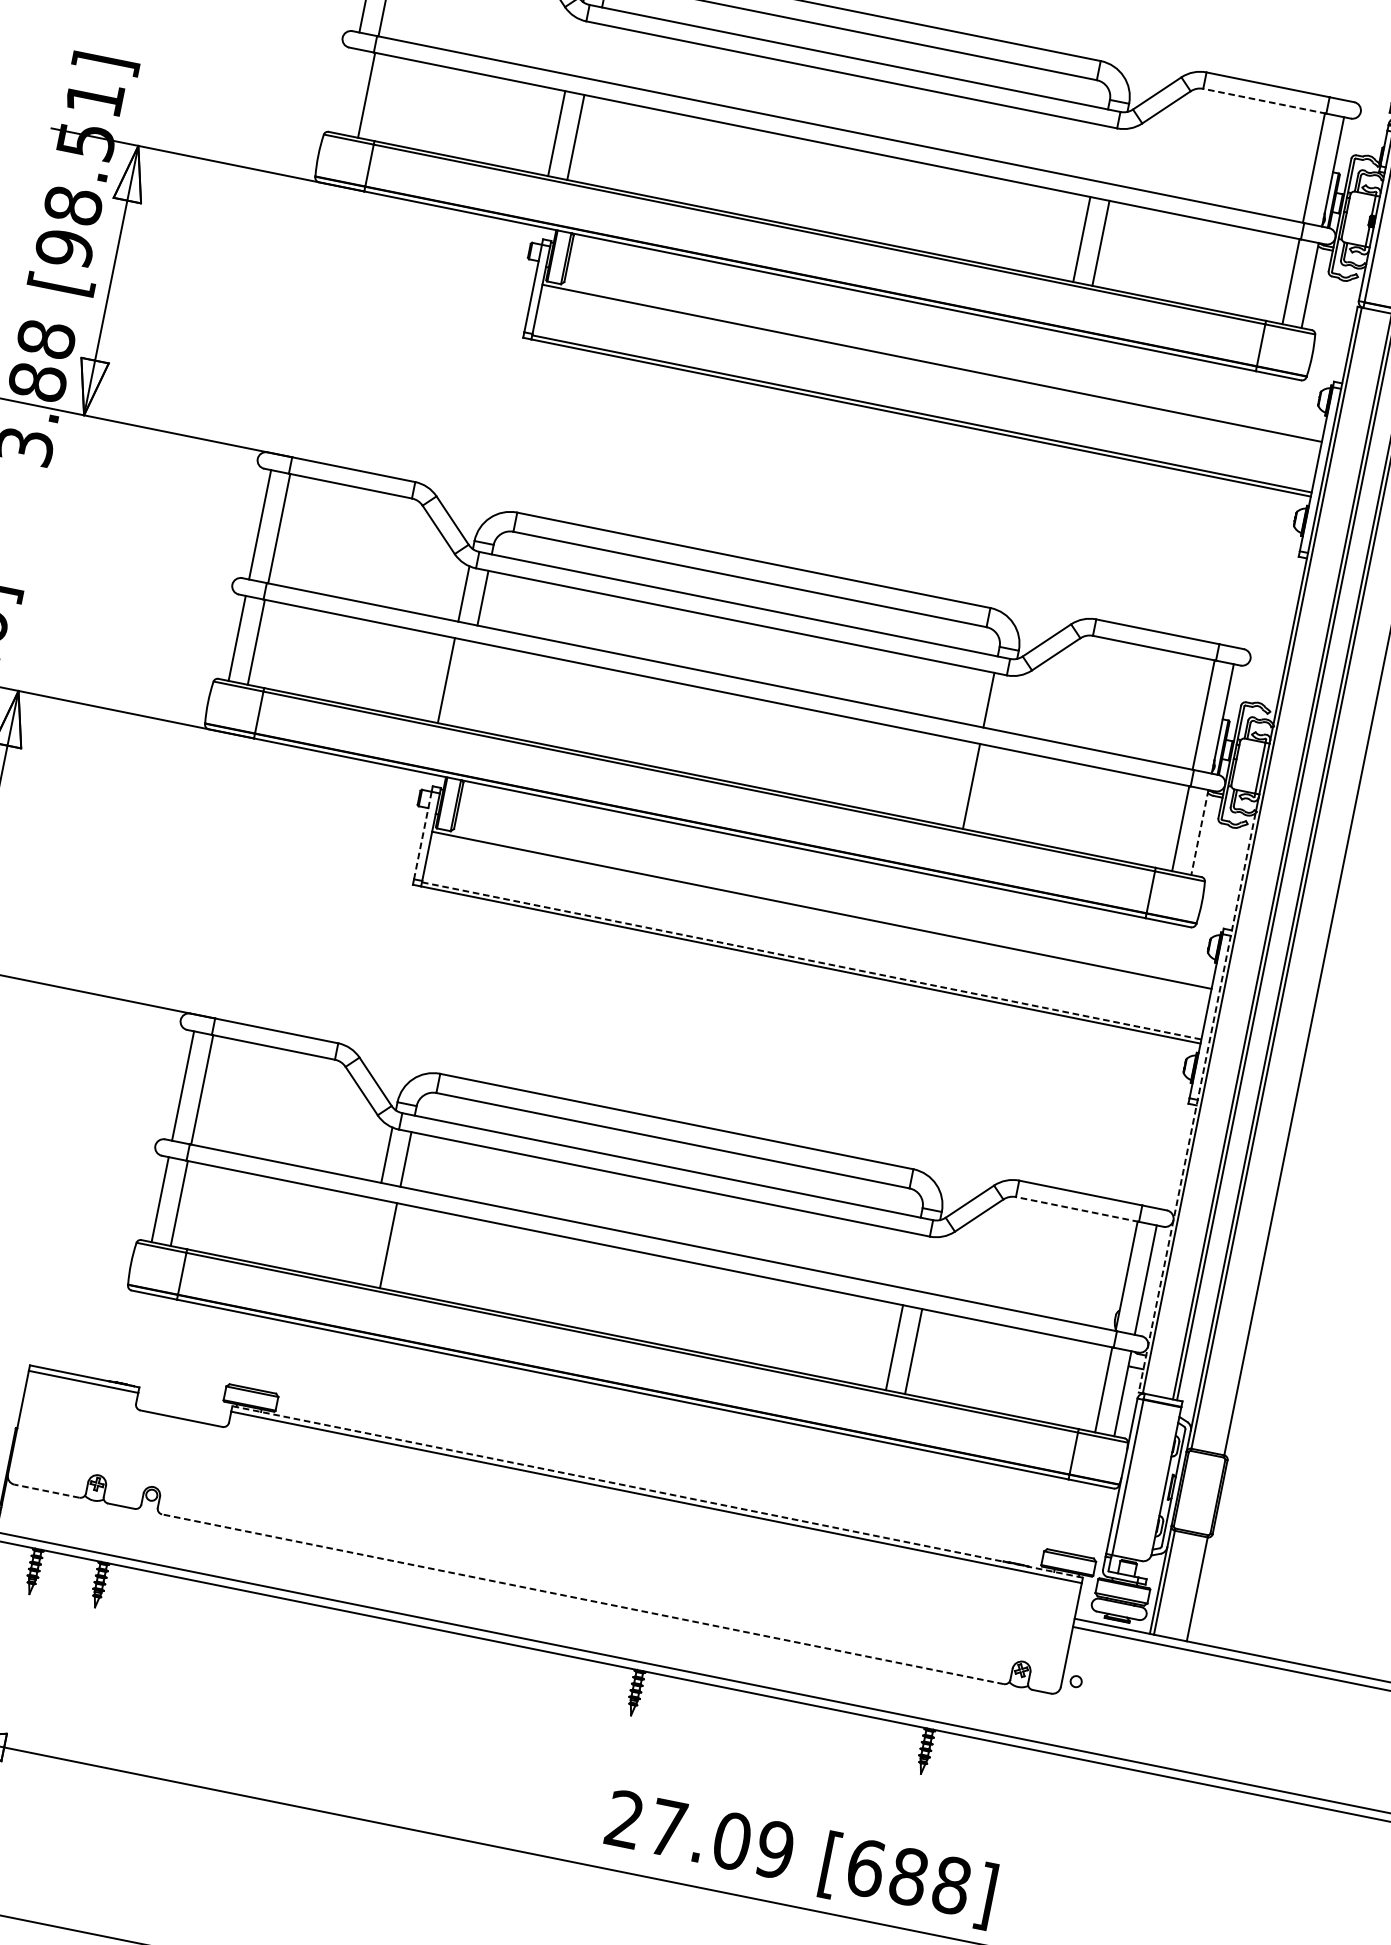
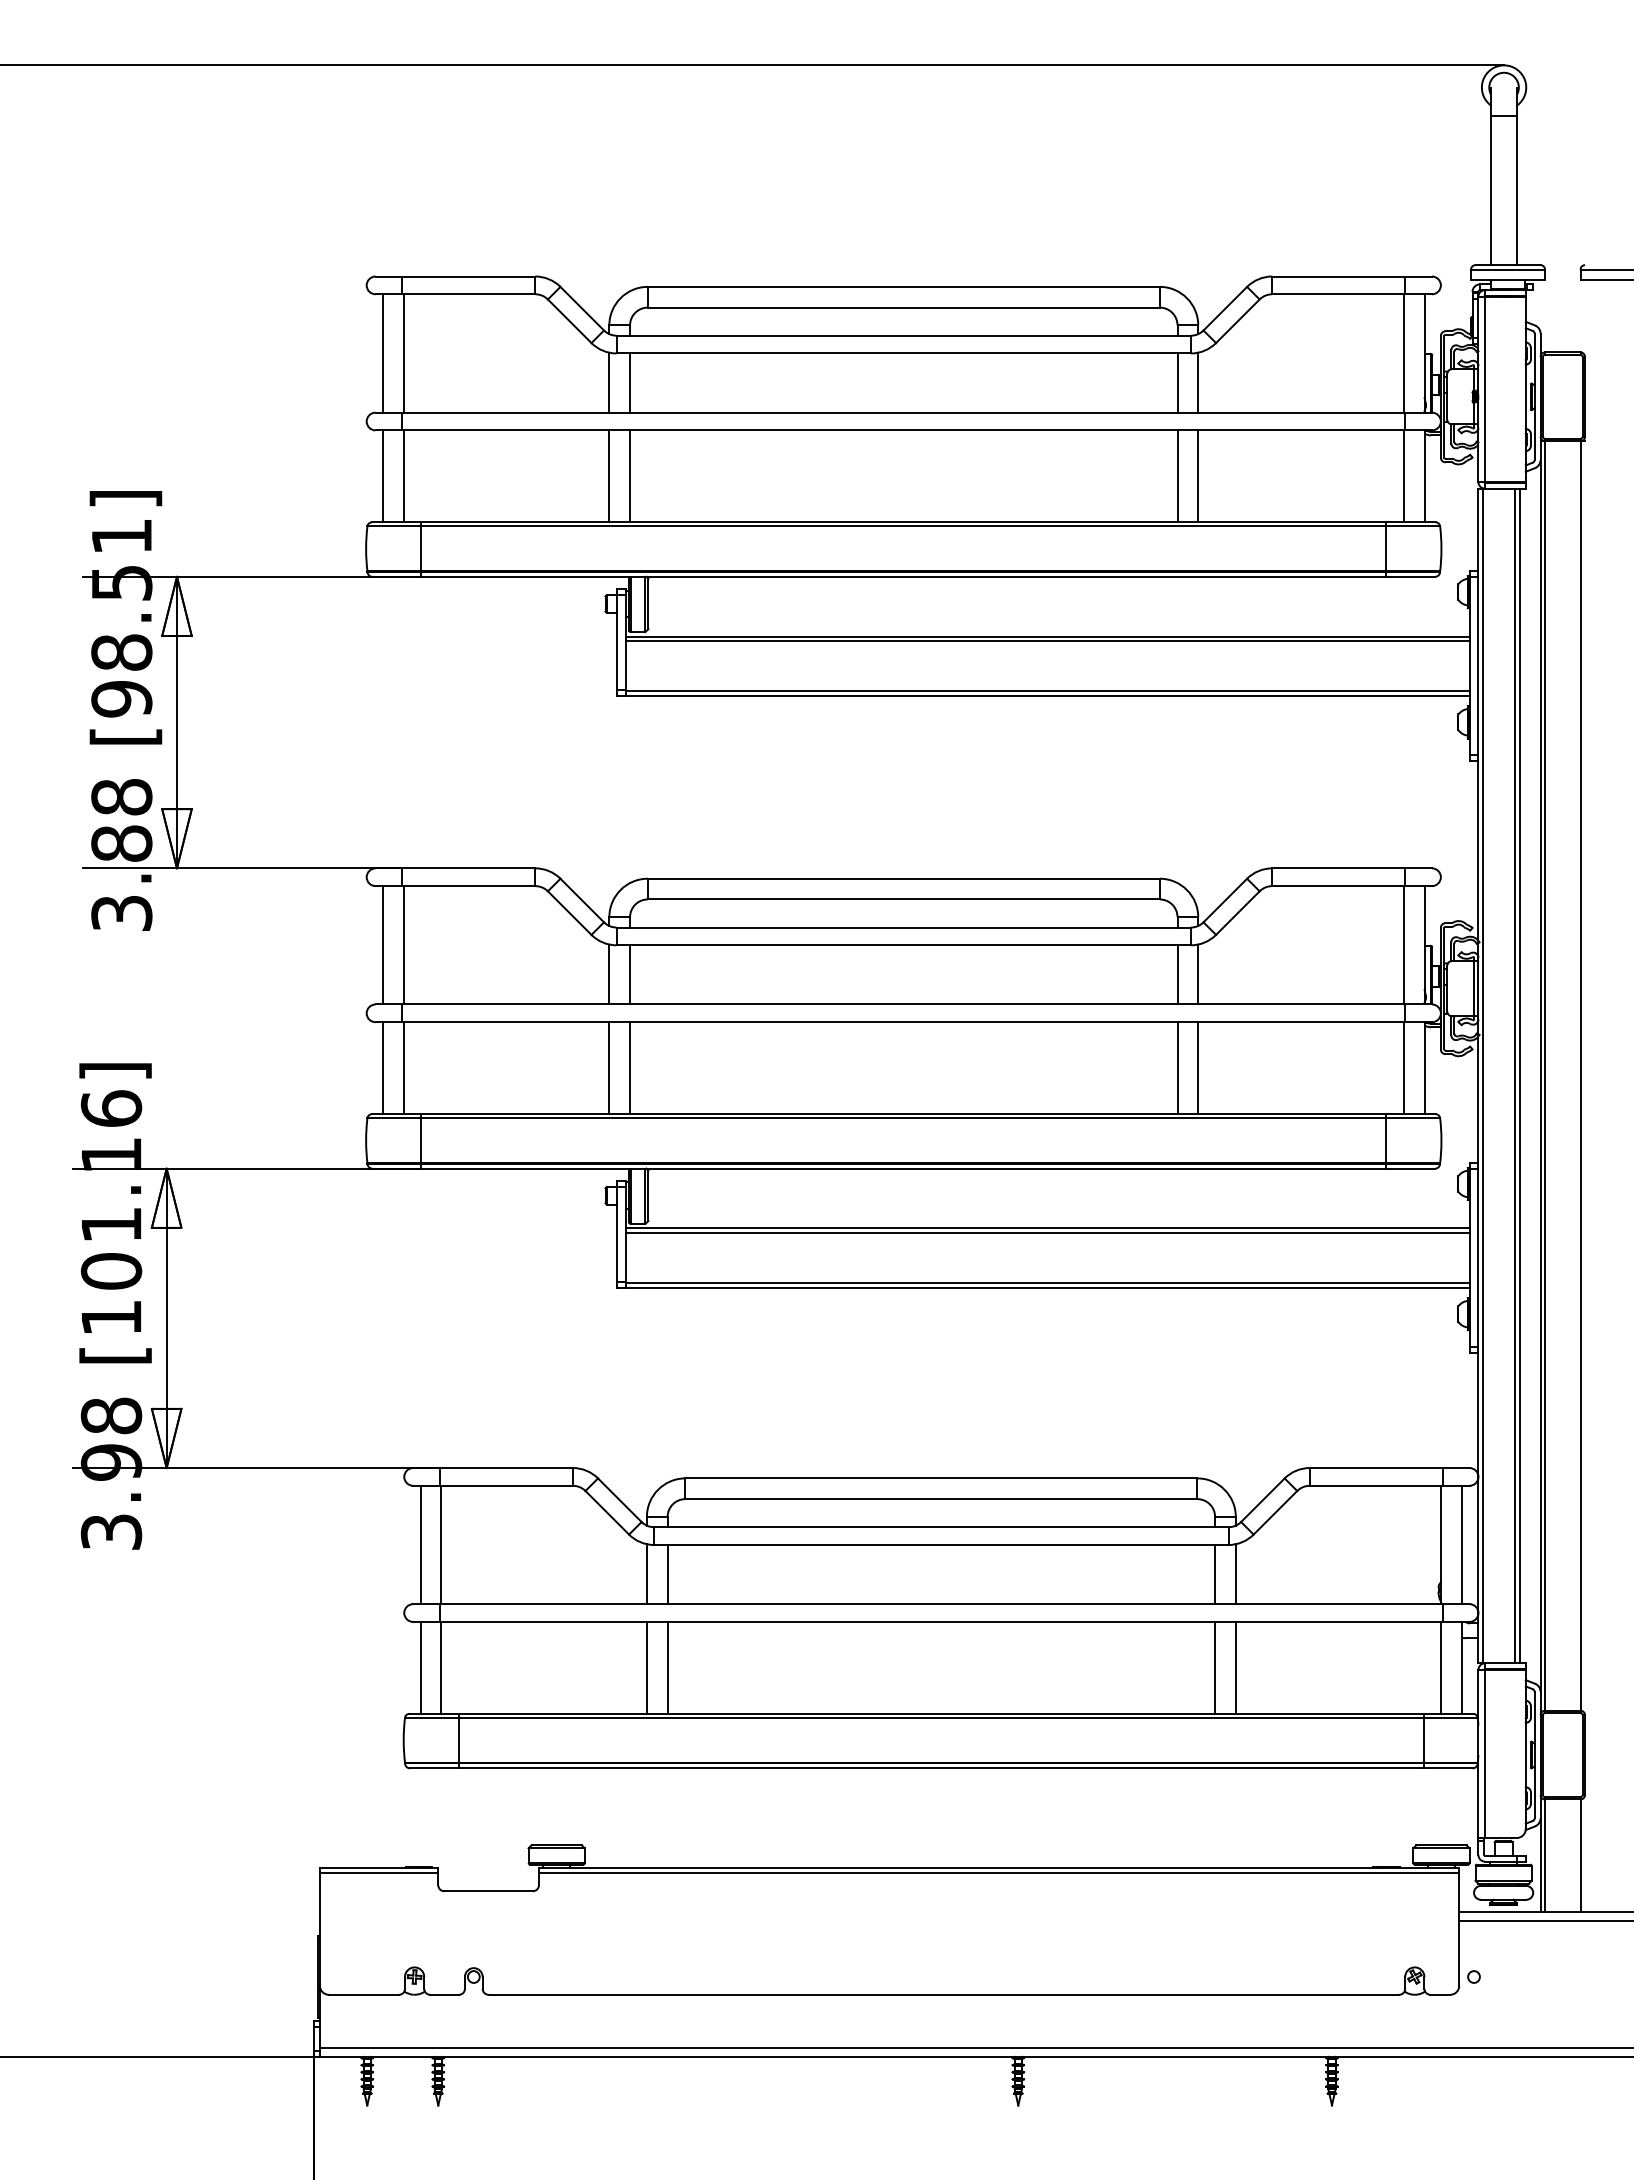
line: (574, 46) -> (609, 382), added
line: (593, 50) -> (630, 382), added
line: (347, 91) -> (382, 476), added
line: (1264, 101) -> (1338, 294), dashed -> solid
line: (1099, 152) -> (1177, 382), added
line: (1118, 156) -> (1198, 382), added
line: (931, 366) -> (1047, 640), added
line: (465, 684) -> (630, 1068), added
line: (1008, 703) -> (1198, 974), added
line: (990, 790) -> (1198, 1068), added
line: (1199, 832) -> (1424, 1068), dashed -> solid
line: (422, 835) -> (617, 1234), dashed -> solid
line: (820, 914) -> (1047, 1232), added
line: (811, 961) -> (1047, 1283), dashed -> solid
line: (1197, 1103) -> (1478, 1350), dashed -> solid
line: (1077, 1209) -> (1376, 1485), dashed -> solid
line: (369, 1241) -> (646, 1667), added
line: (912, 1261) -> (1215, 1574), added
line: (930, 1265) -> (1235, 1574), added
line: (46, 1490) -> (363, 1994), dashed -> solid
line: (657, 1491) -> (998, 1867), dashed -> solid
line: (582, 1598) -> (943, 1994), dashed -> solid

